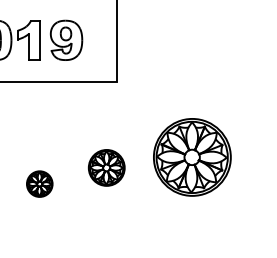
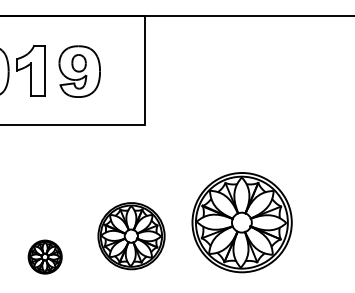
part: (106, 167) -> (131, 235), size x1.43

